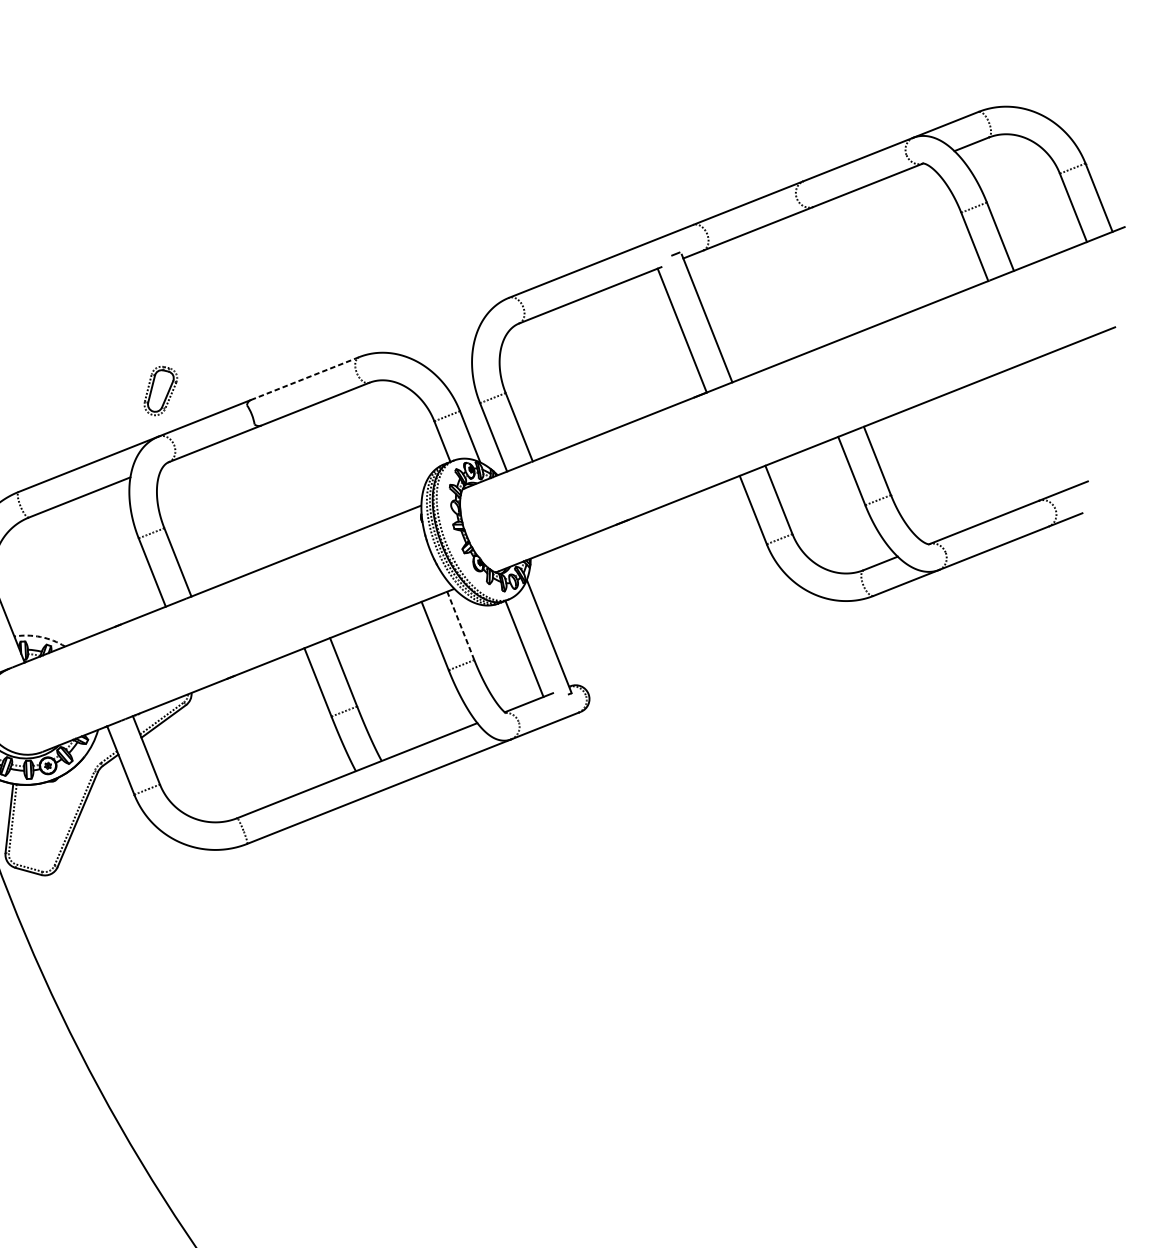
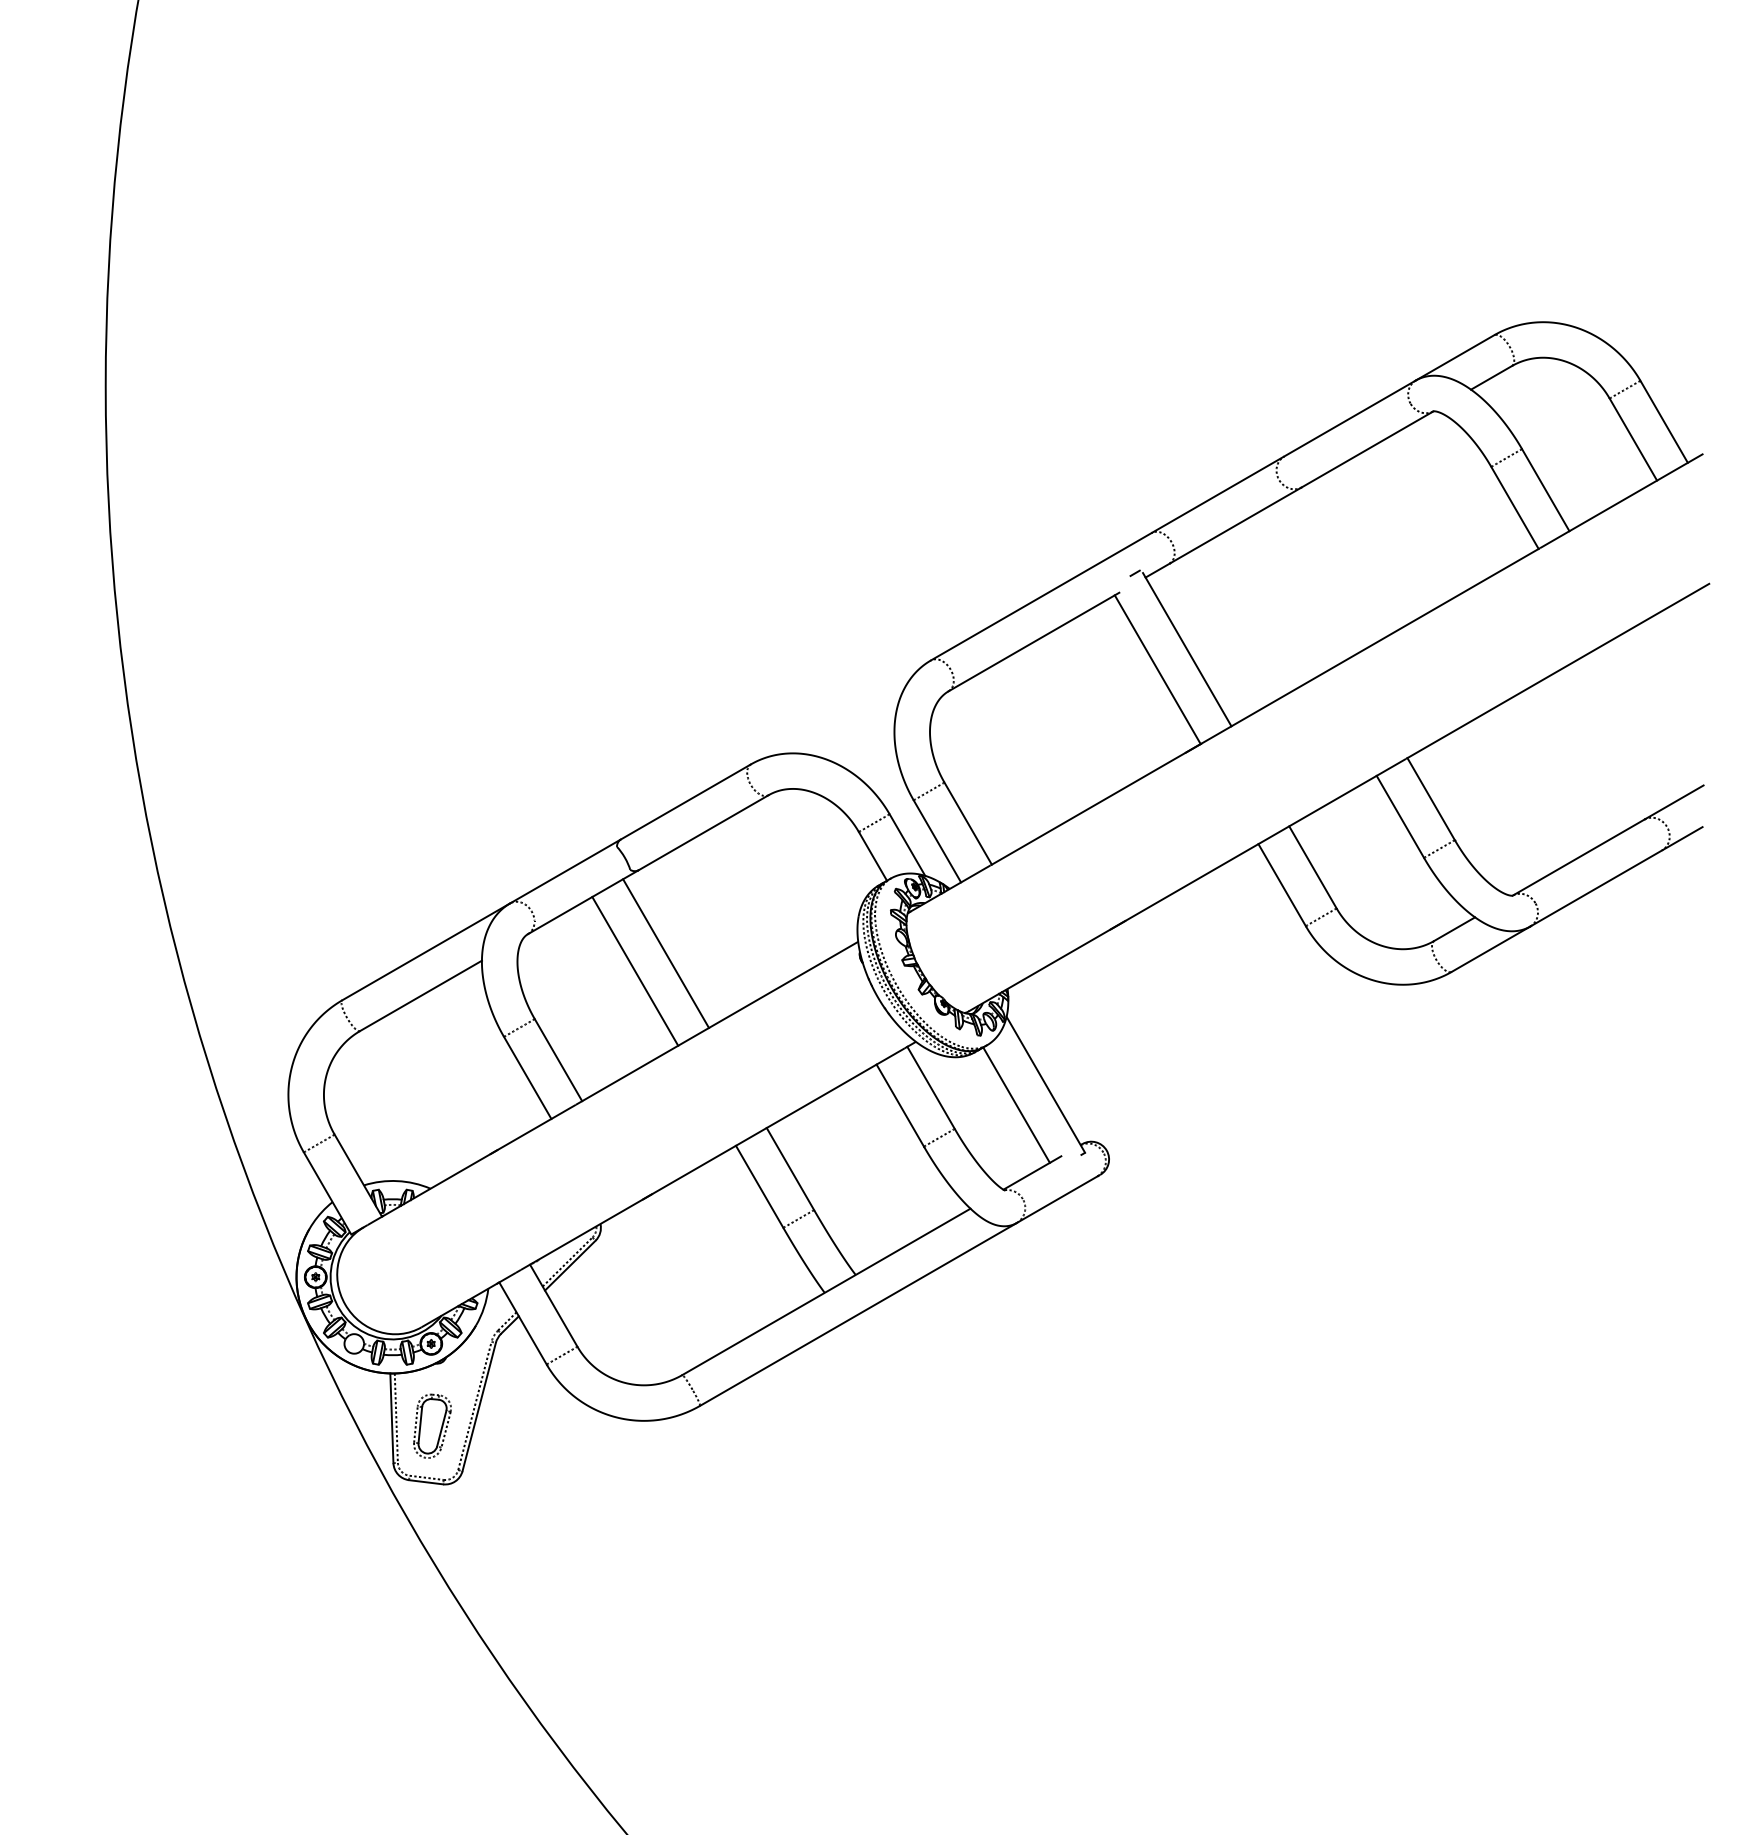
line: (304, 379) -> (685, 802), dashed -> solid
part: (160, 390) -> (432, 1425), moved
line: (272, 492) -> (665, 953), added
line: (247, 503) -> (635, 971), added
line: (460, 625) -> (930, 1087), dashed -> solid
arc: (40, 637) -> (397, 1181), dashed -> solid

